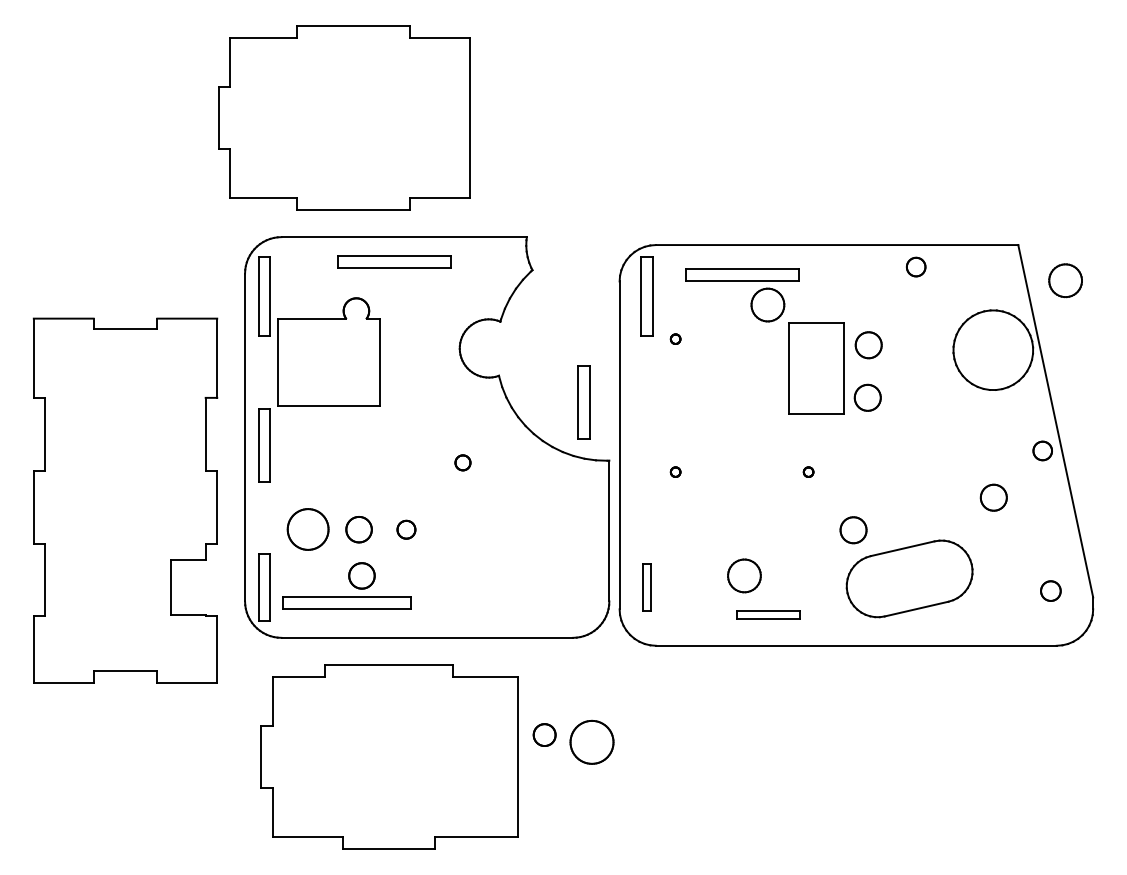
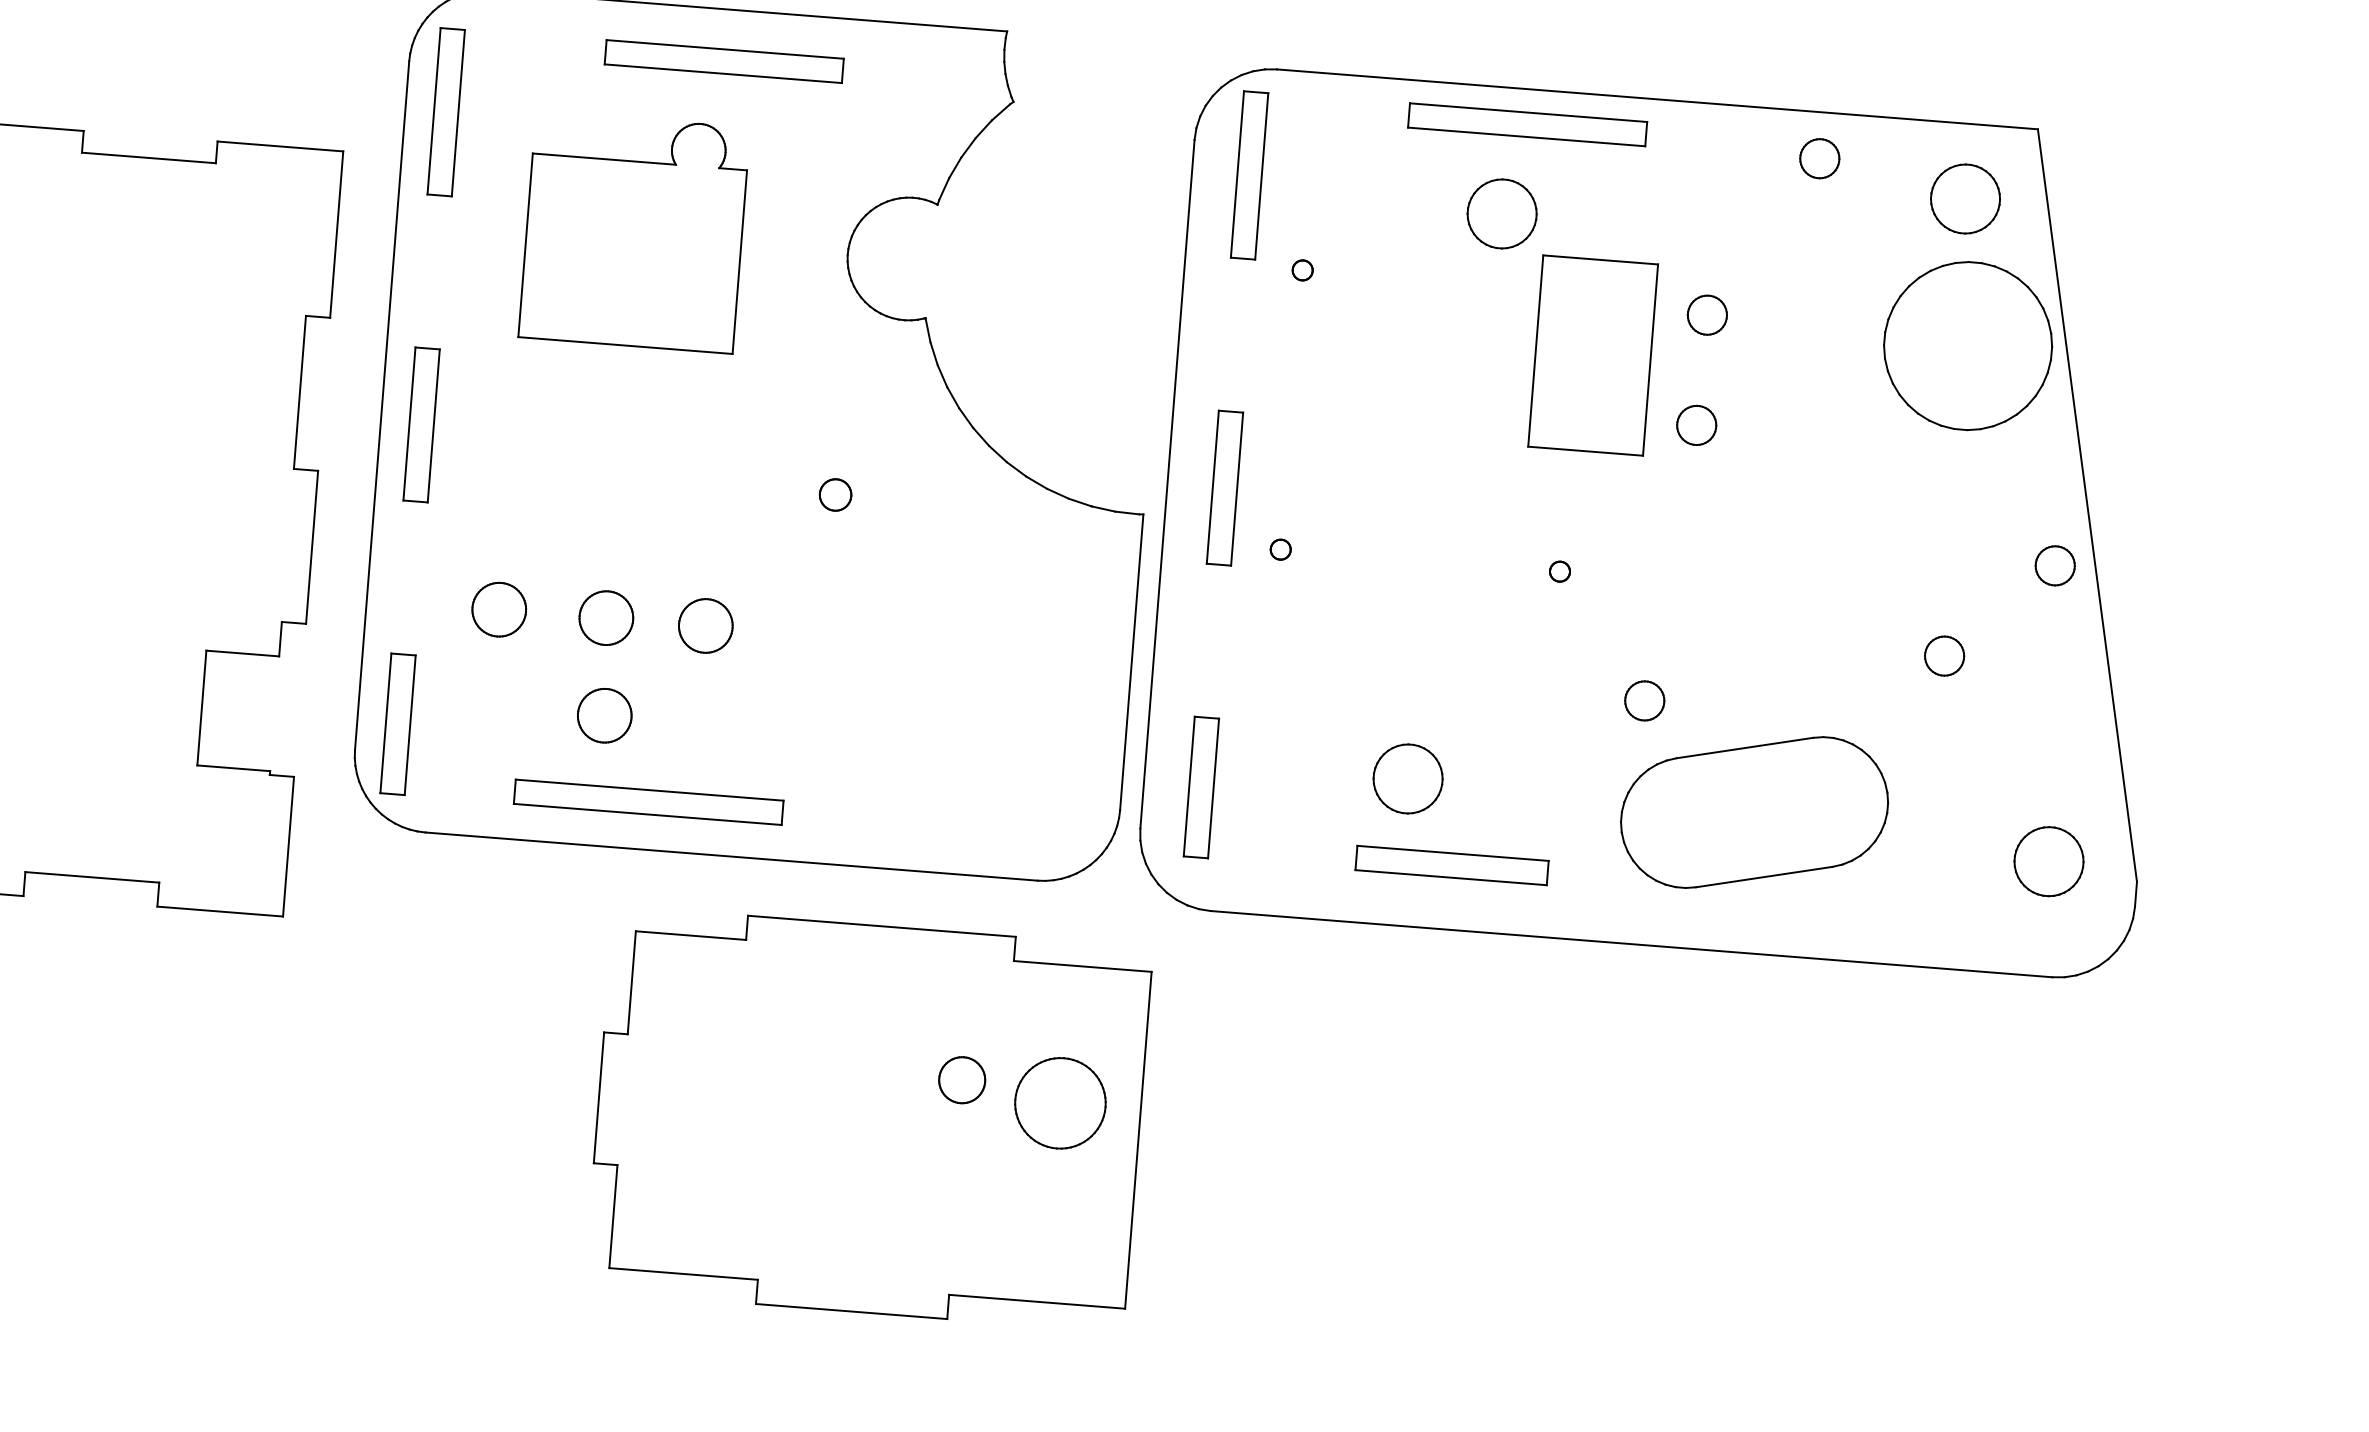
part: (742, 274) -> (1527, 123), moved
part: (1065, 280) -> (1965, 198), moved
part: (868, 345) -> (1706, 315), size x0.71
part: (328, 351) -> (633, 231), moved
part: (867, 397) -> (1696, 424), size x0.71
part: (583, 402) -> (1223, 488), moved
part: (993, 497) -> (1944, 655), size x0.71
part: (307, 529) -> (498, 609), size x0.62
part: (406, 529) -> (705, 625), size x1.43
part: (853, 529) -> (1644, 699), size x0.71
part: (646, 587) -> (1200, 787), size x1.43
part: (1050, 590) -> (2048, 860), size x1.67
part: (346, 602) -> (647, 800), moved
part: (768, 614) -> (1452, 863), size x1.43
part: (389, 756) -> (867, 1118), moved

